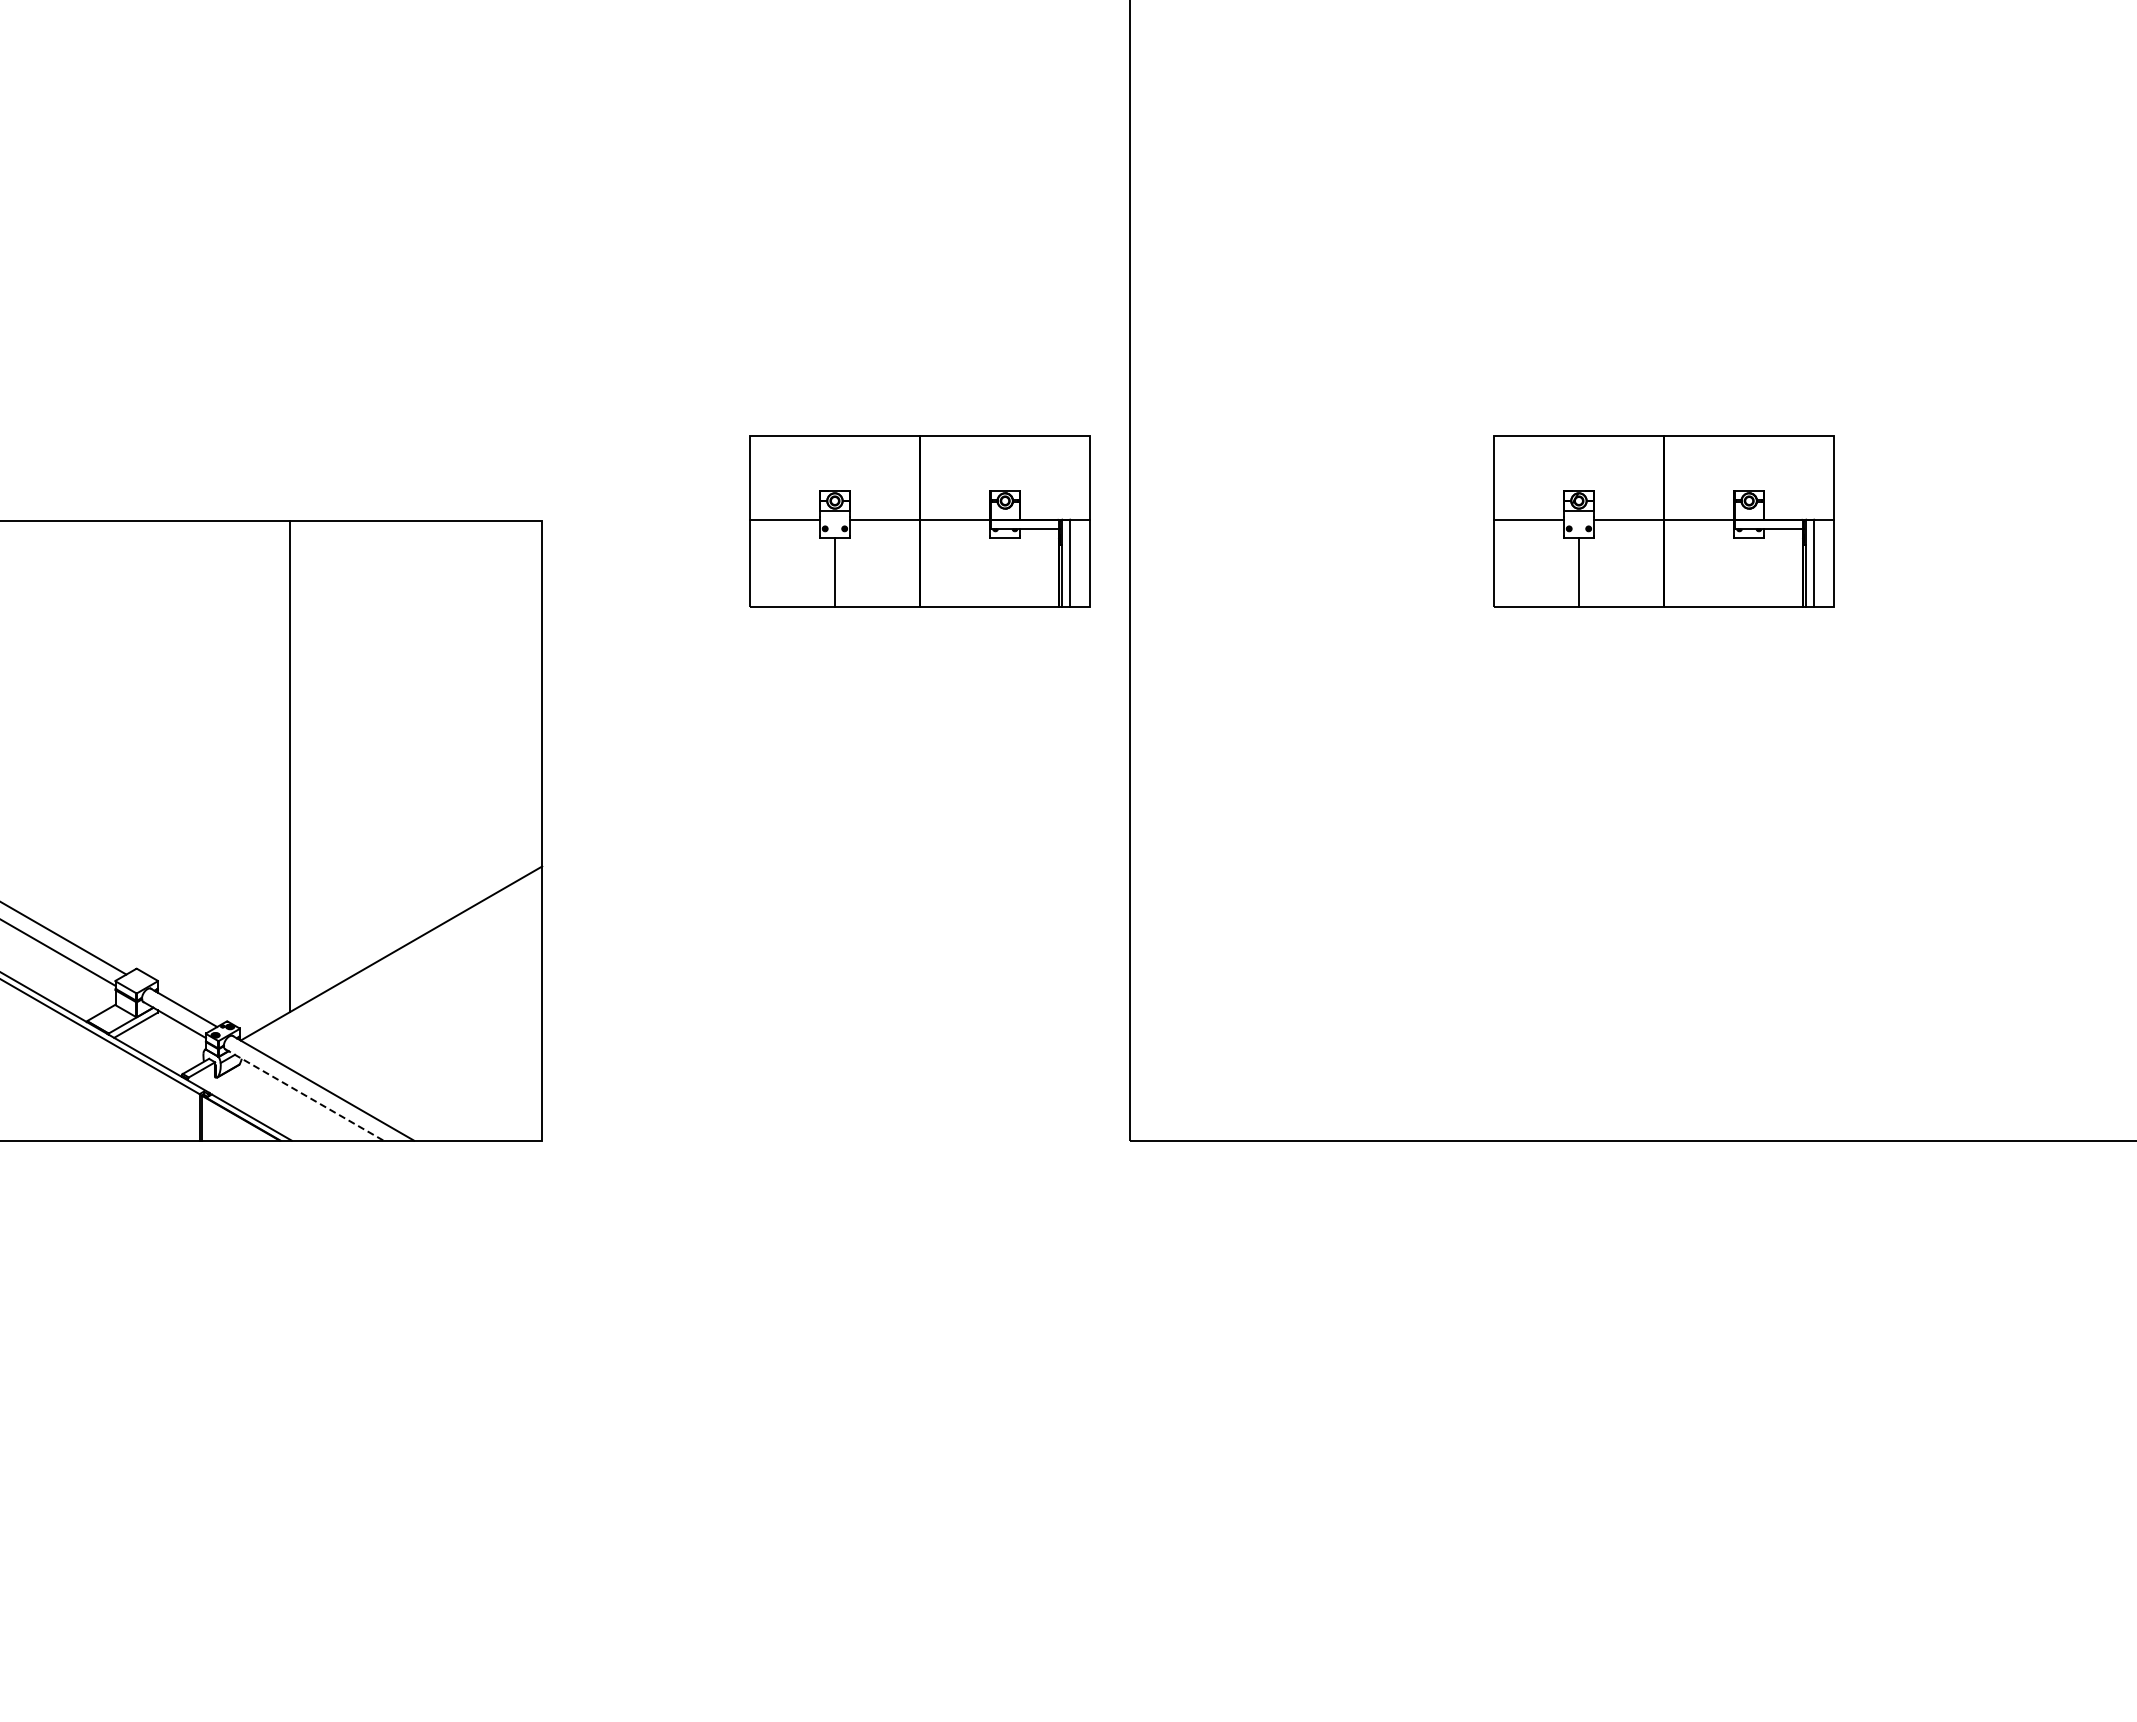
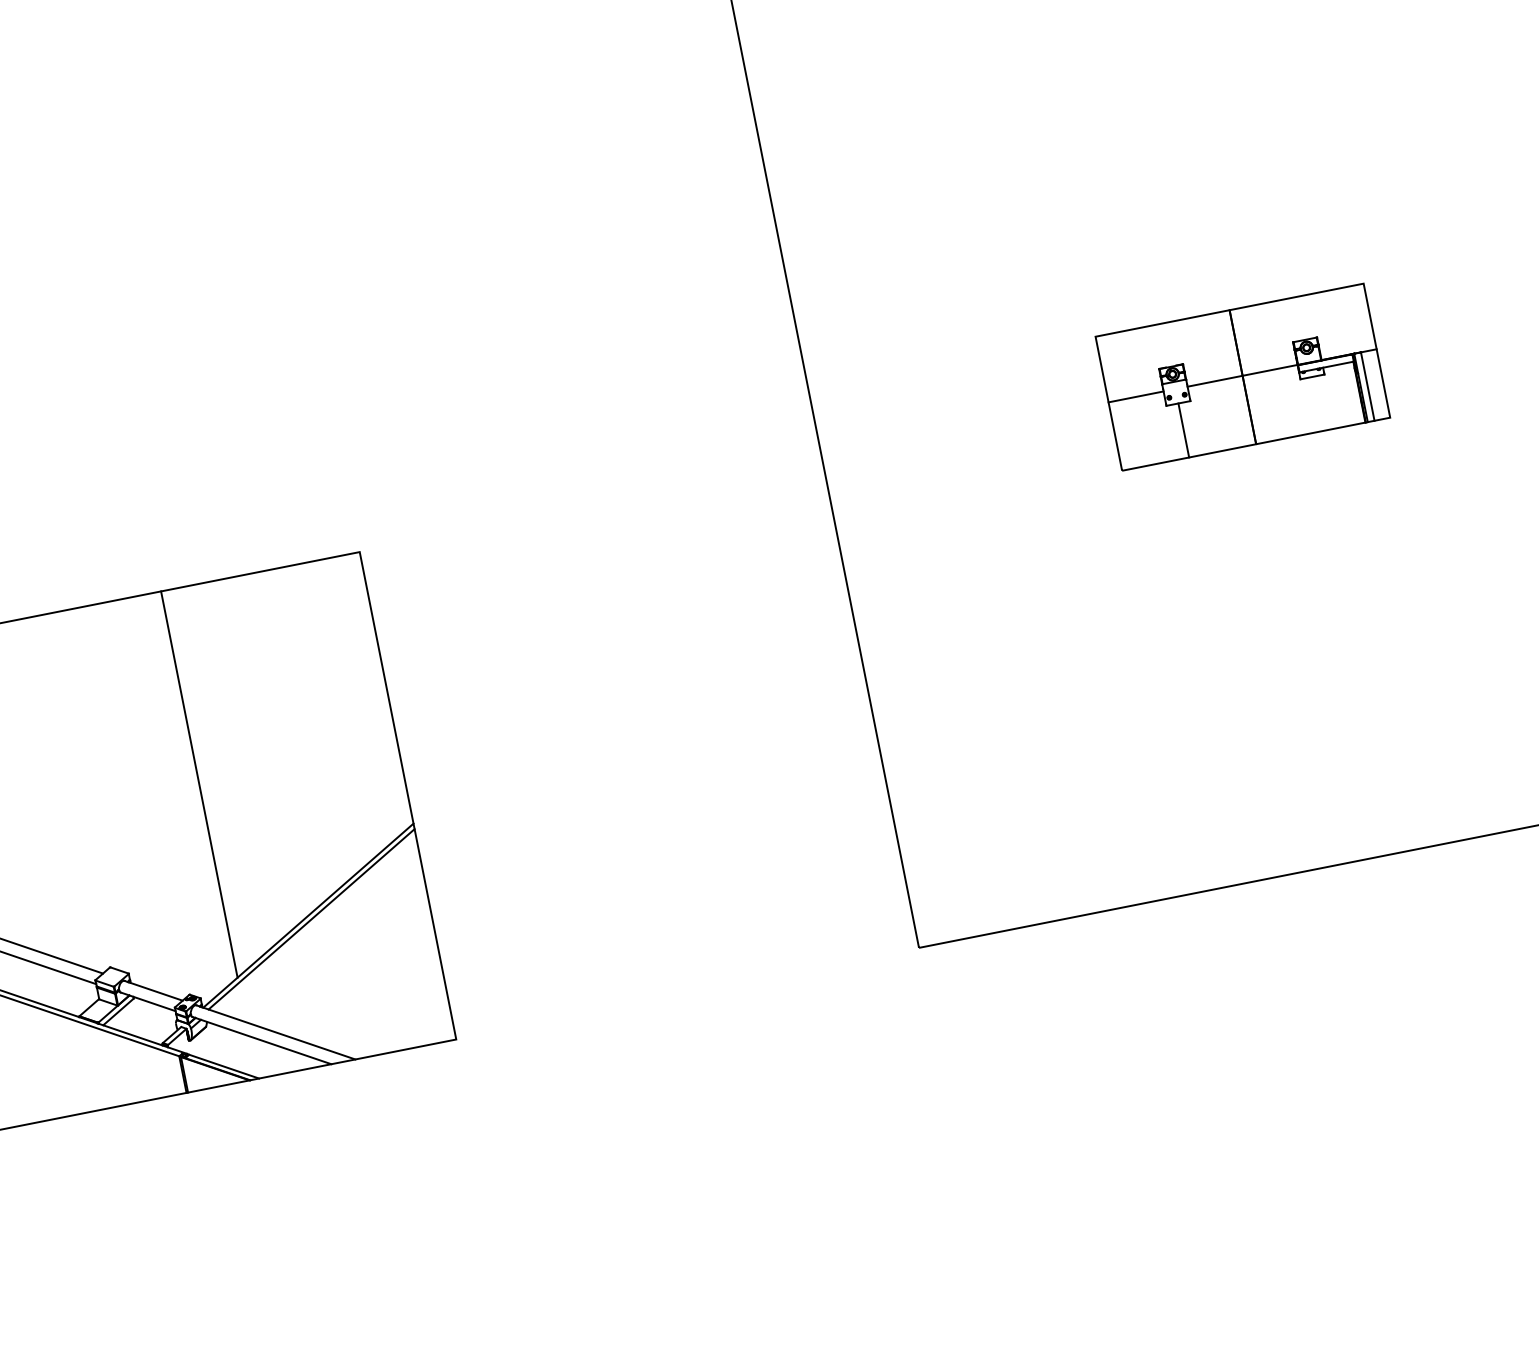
part: (919, 521) -> (656, 493), removed
line: (394, 958) -> (311, 919), added
line: (304, 1094) -> (261, 1040), dashed -> solid

